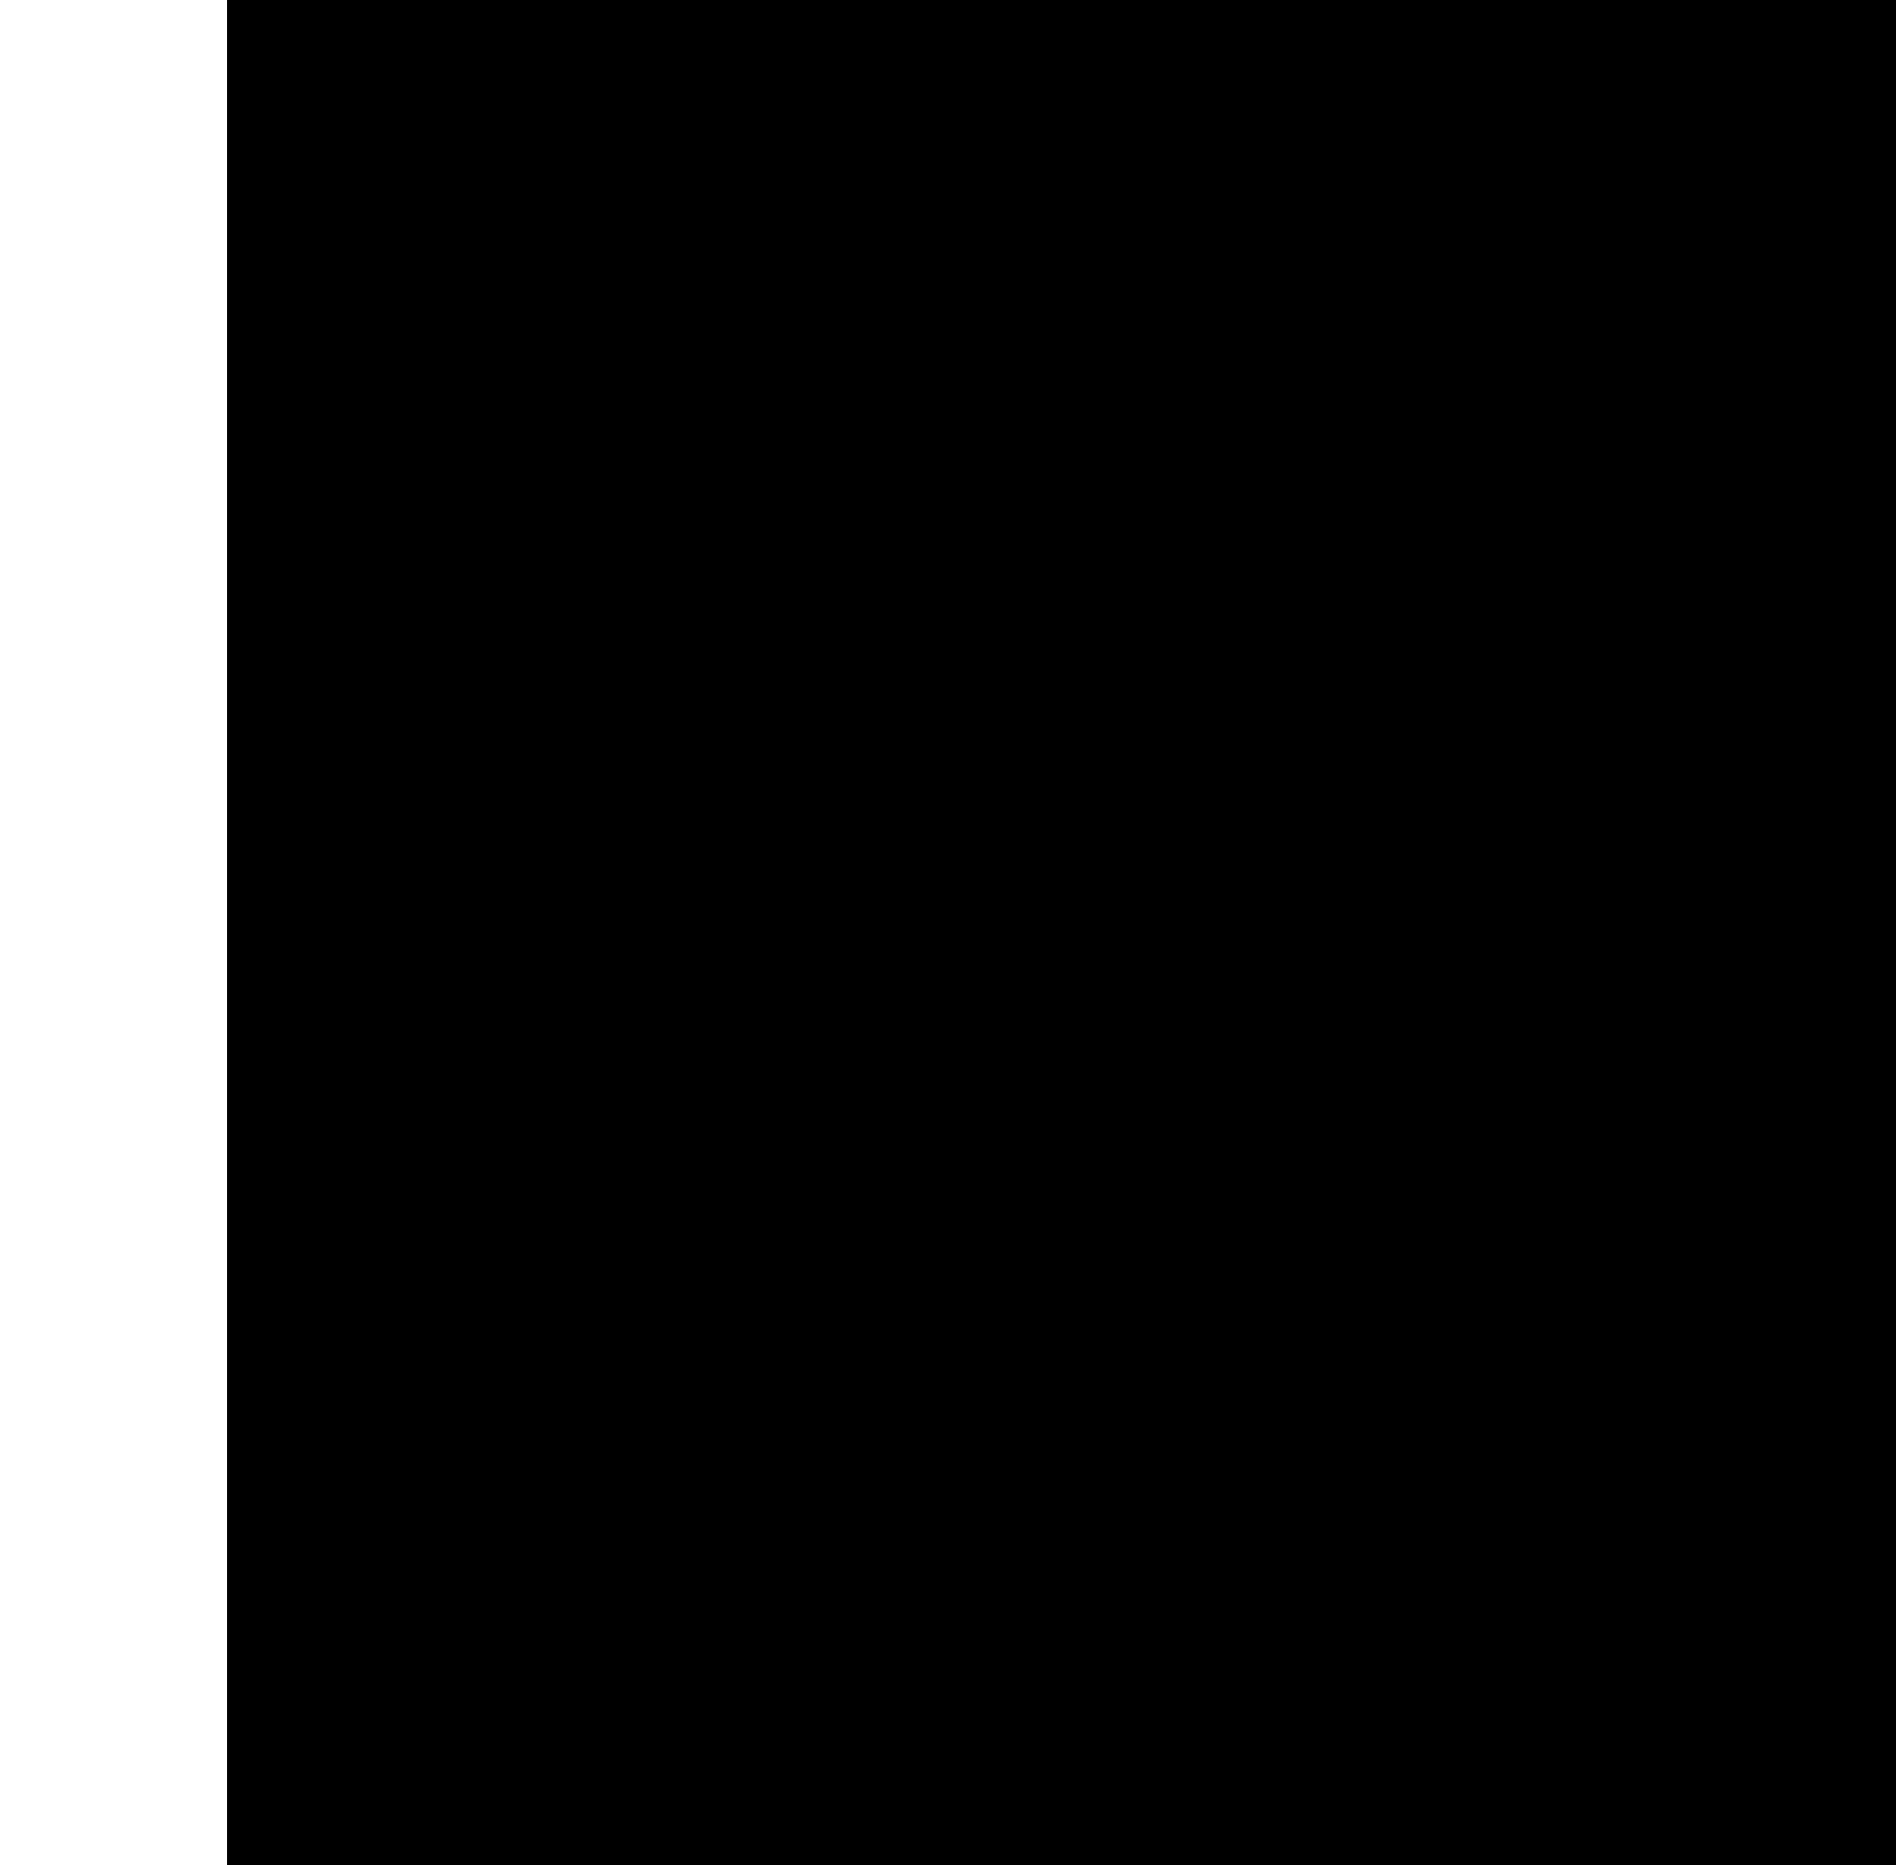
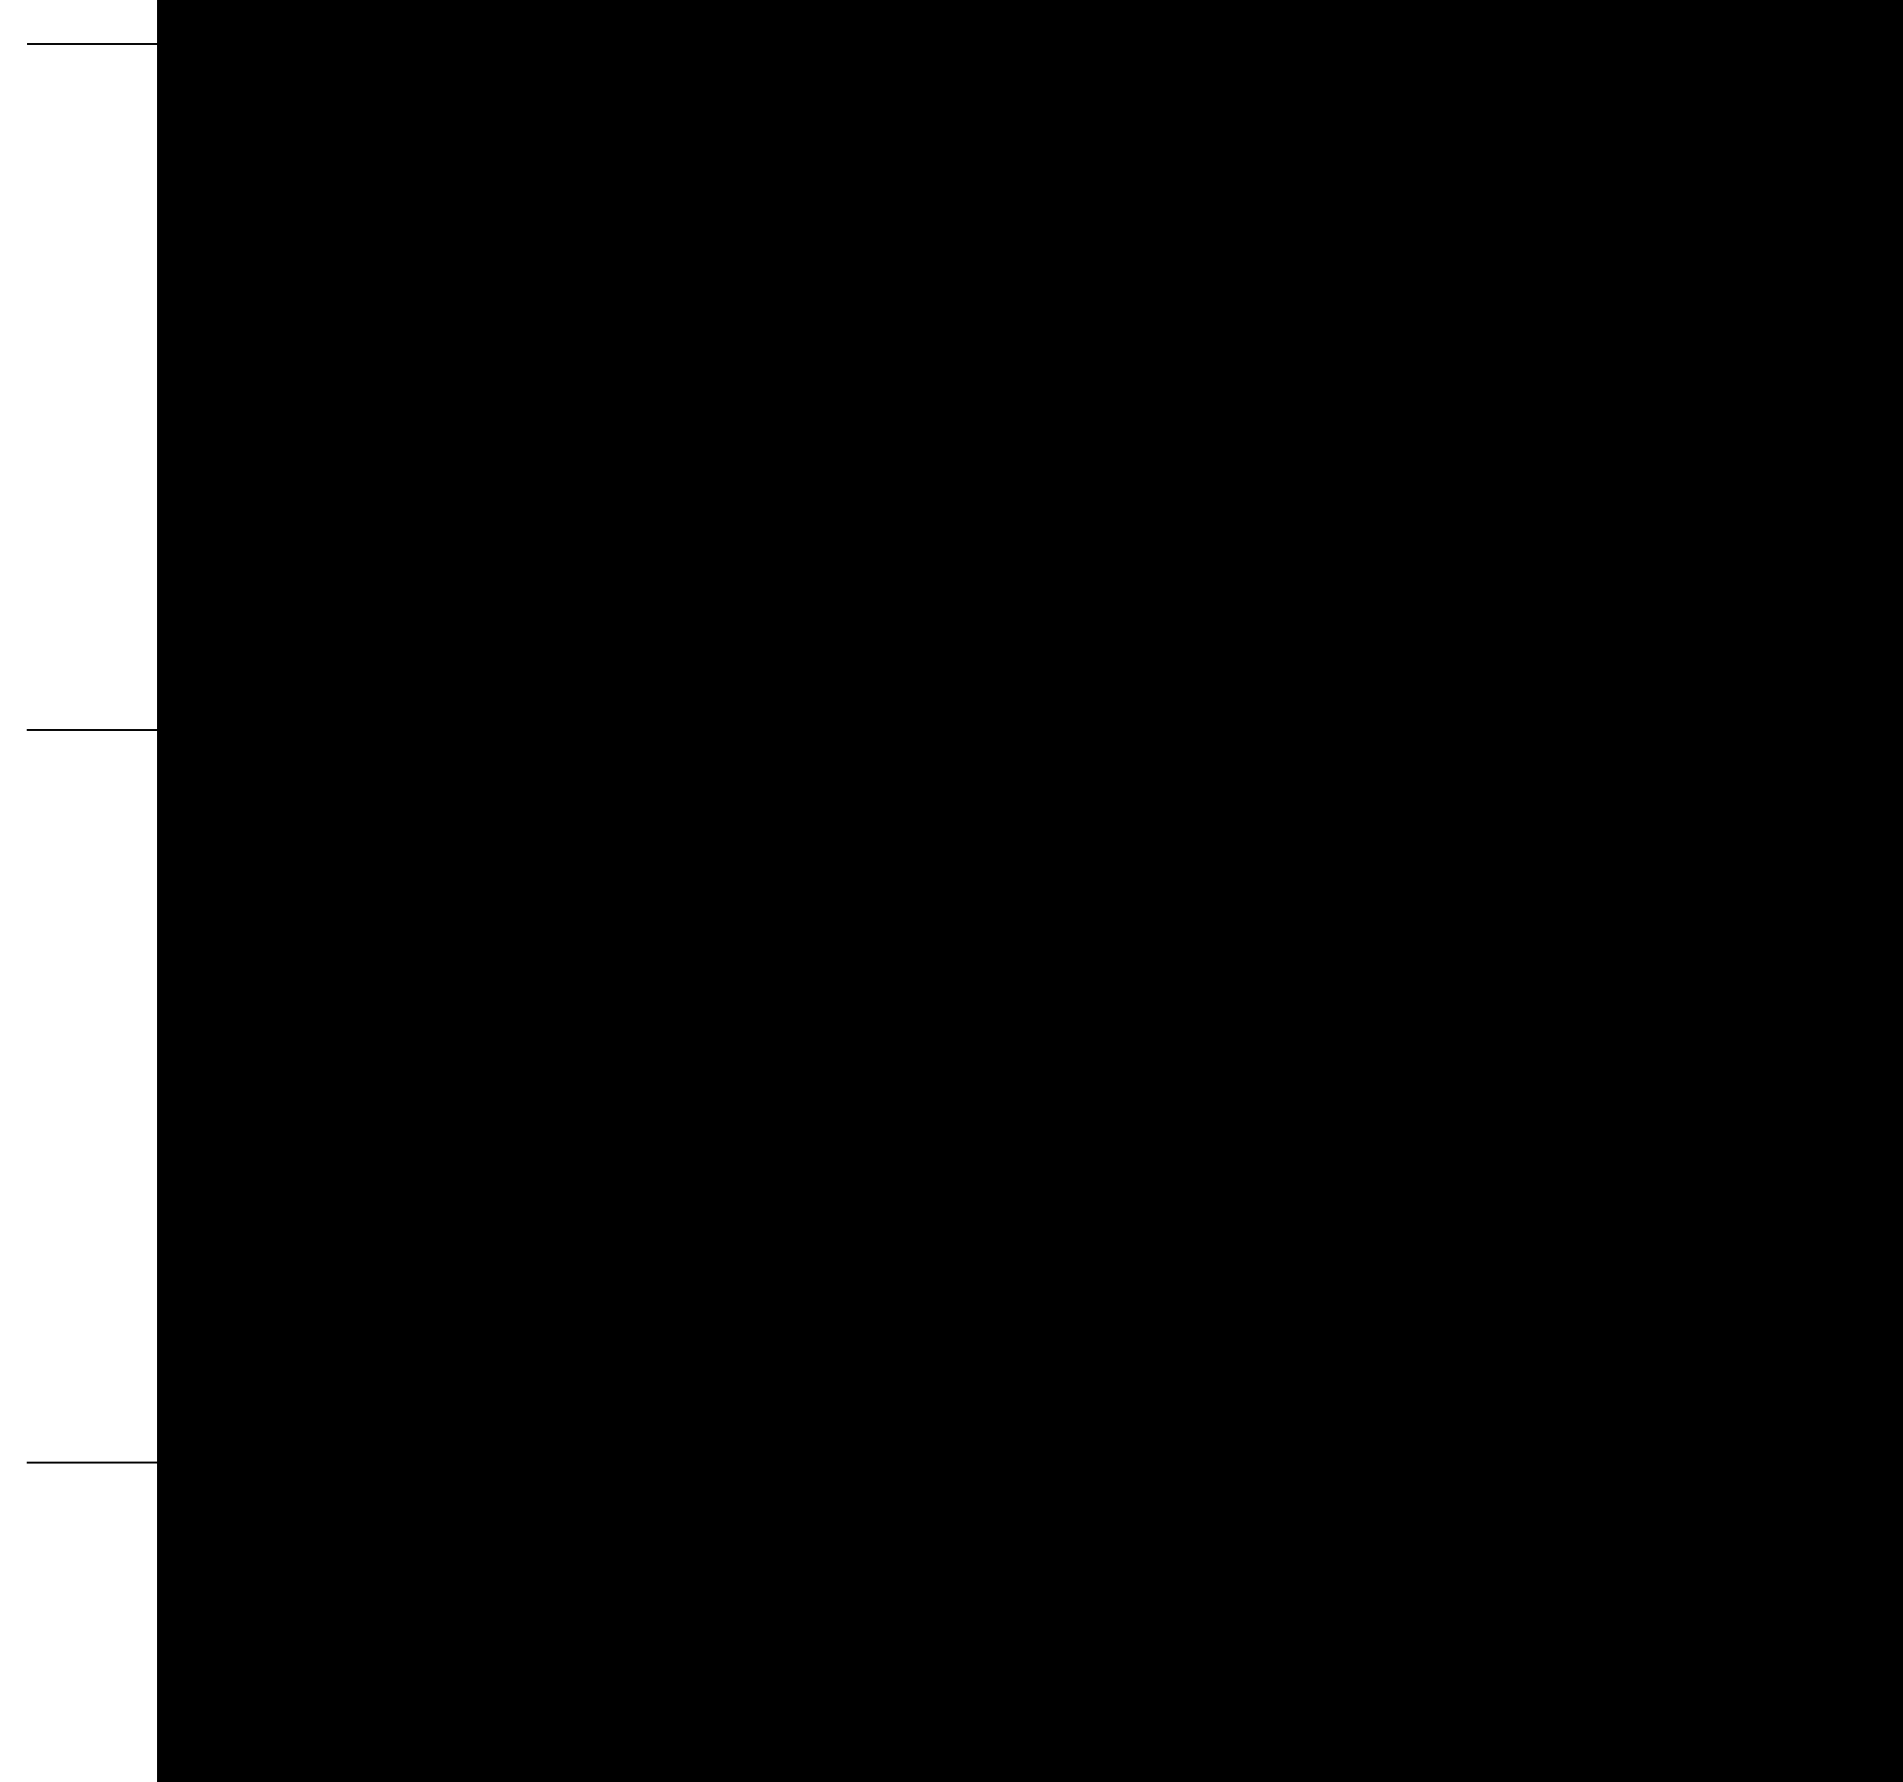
line: (156, 36) -> (92, 43), added
line: (156, 788) -> (92, 729), added
line: (156, 1591) -> (92, 1462), added

